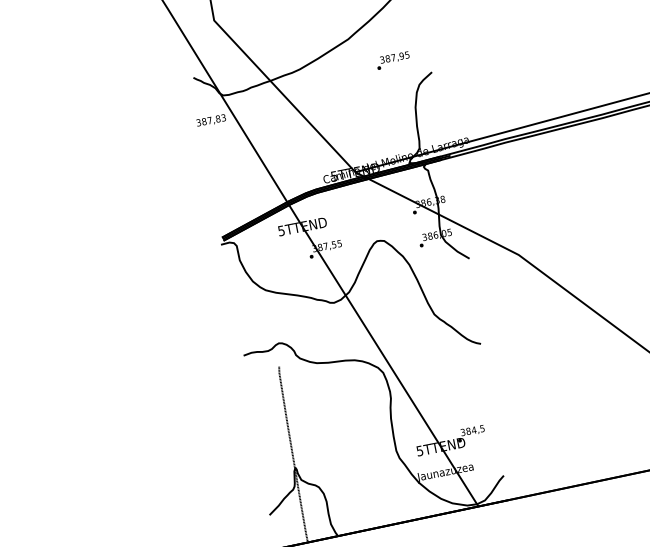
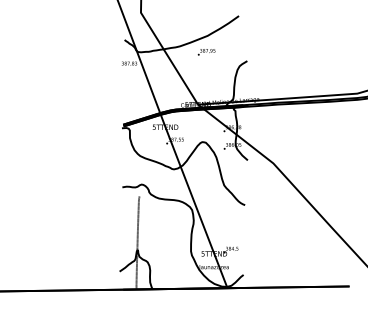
text: (393, 61) -> (206, 52), moved

